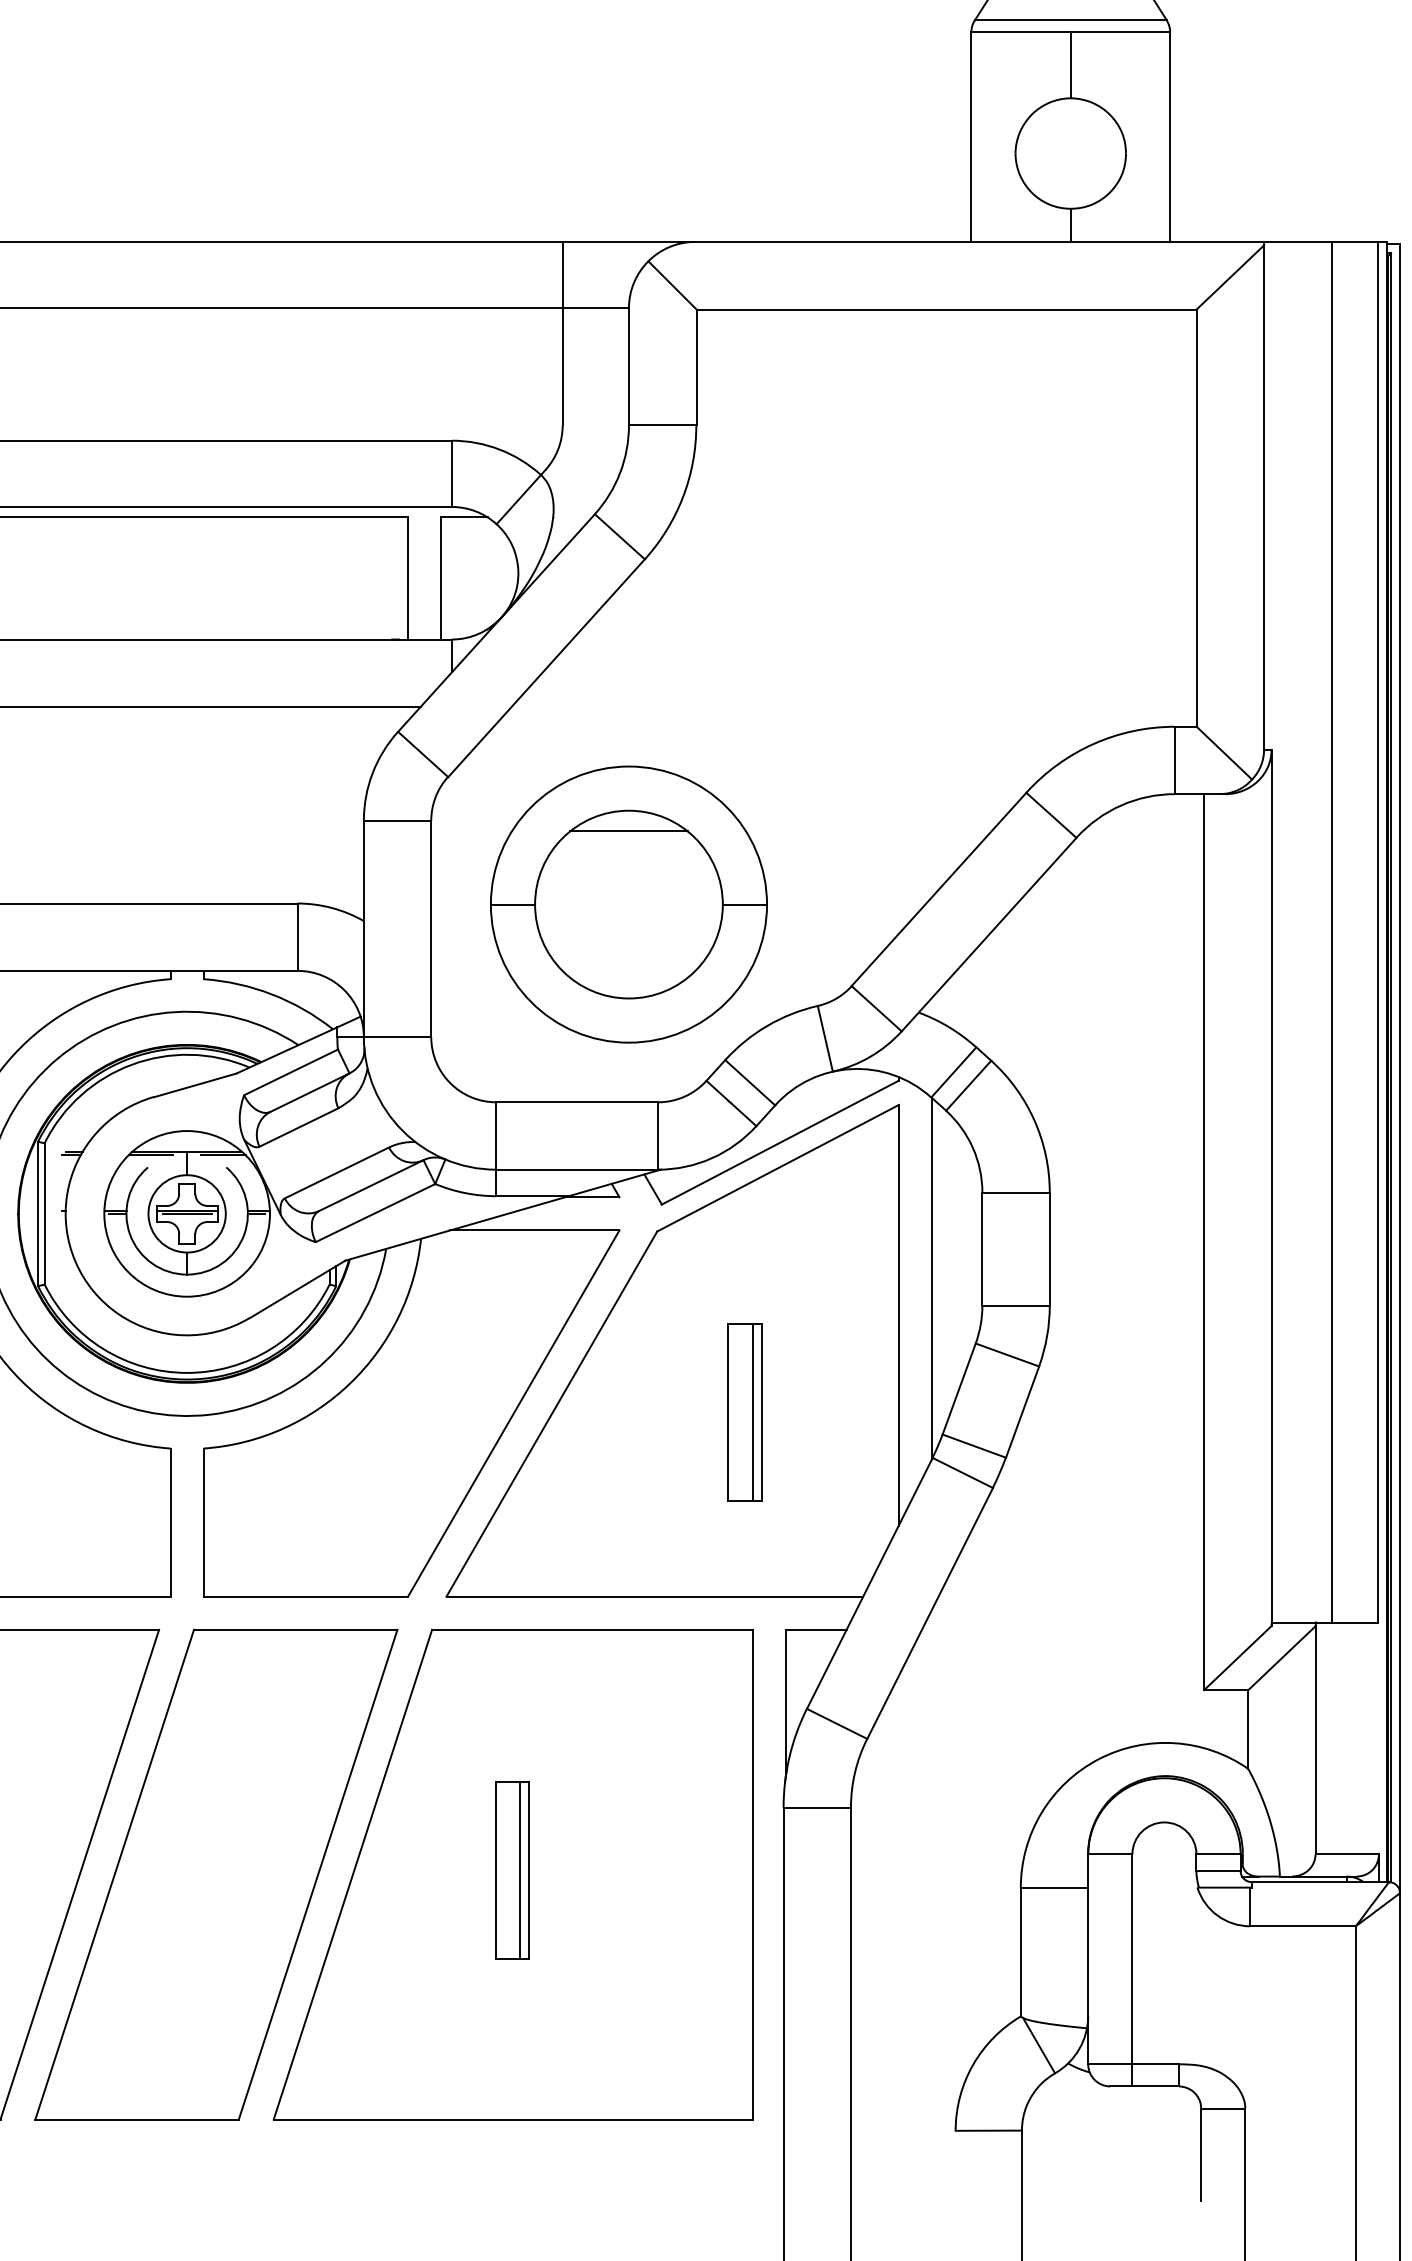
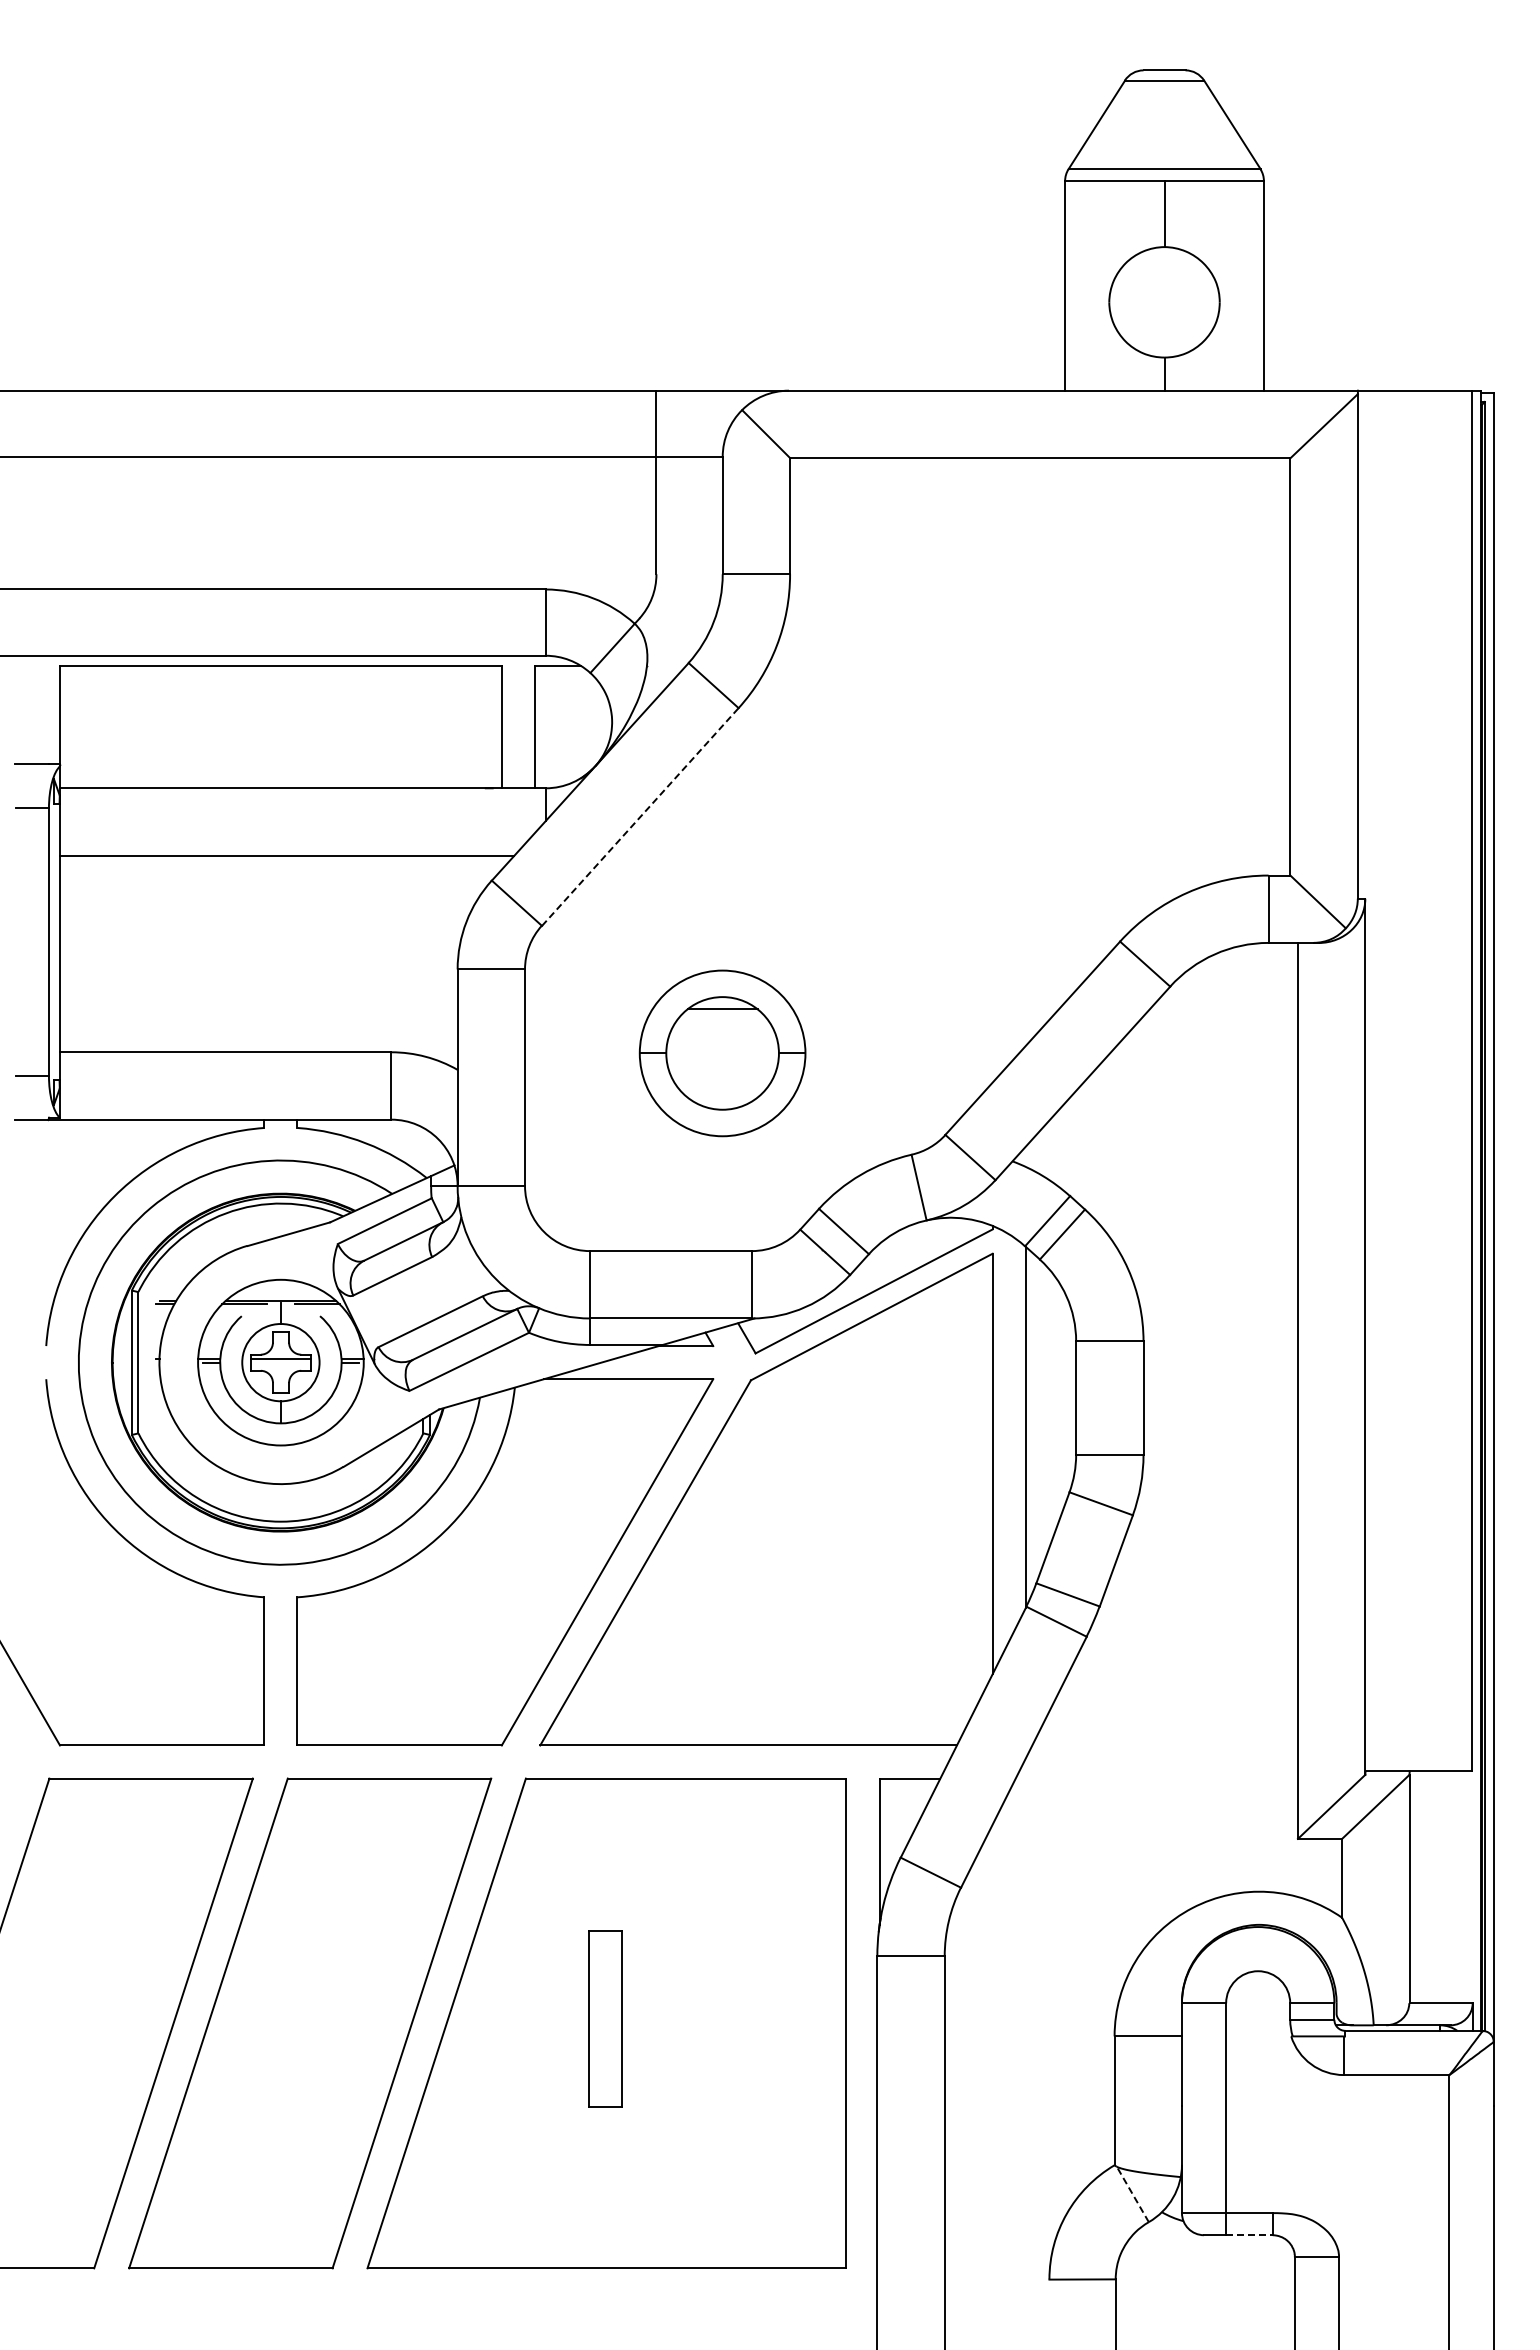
line: (546, 668) -> (640, 817), solid -> dashed
part: (628, 904) -> (722, 1053), size x0.6
line: (1331, 931) -> (1425, 1080), removed
line: (186, 1213) -> (280, 1362), removed
part: (744, 1412) -> (838, 1561), removed
line: (519, 1869) -> (613, 2018), removed
line: (1038, 2045) -> (1132, 2194), solid -> dashed
line: (1155, 2086) -> (1249, 2235), solid -> dashed

